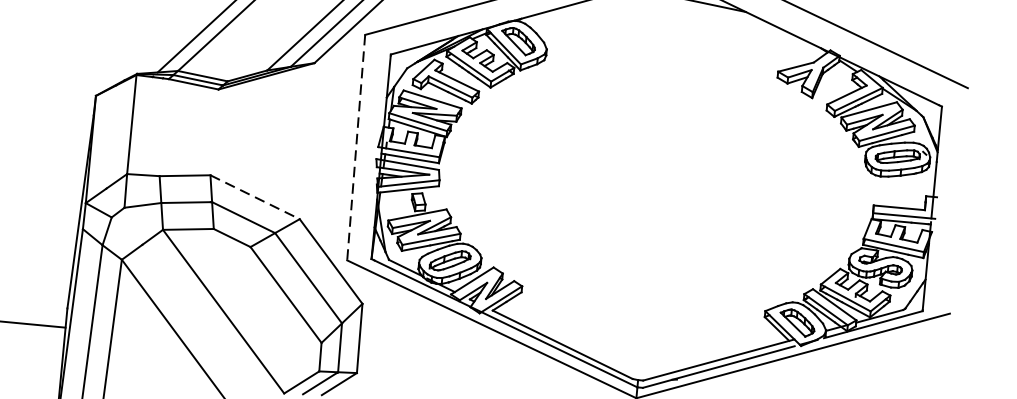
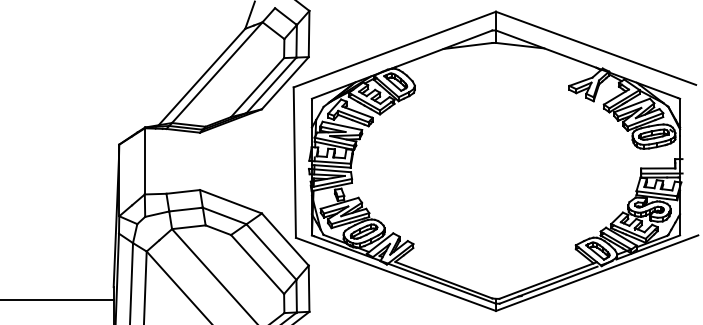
line: (355, 148) -> (294, 163), dashed -> solid
line: (255, 196) -> (231, 201), dashed -> solid

